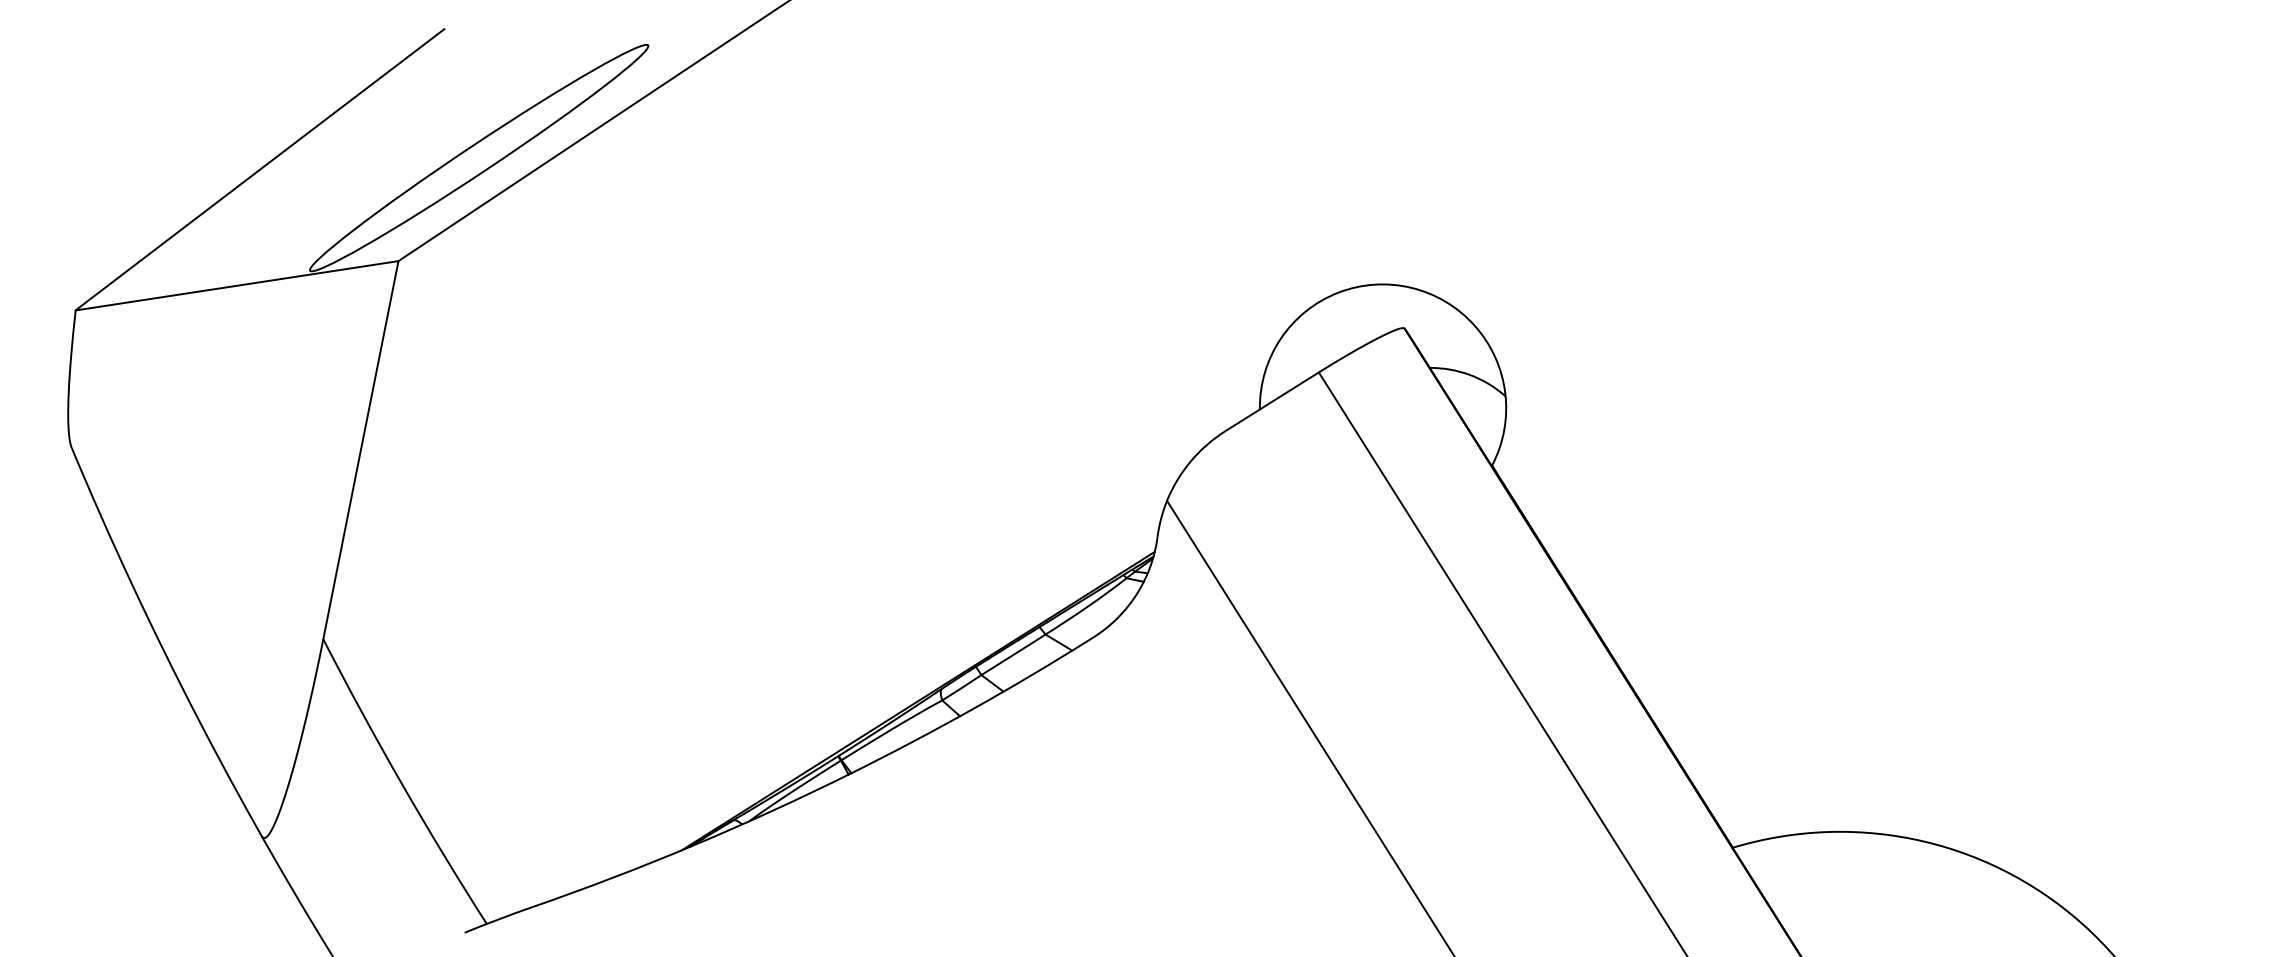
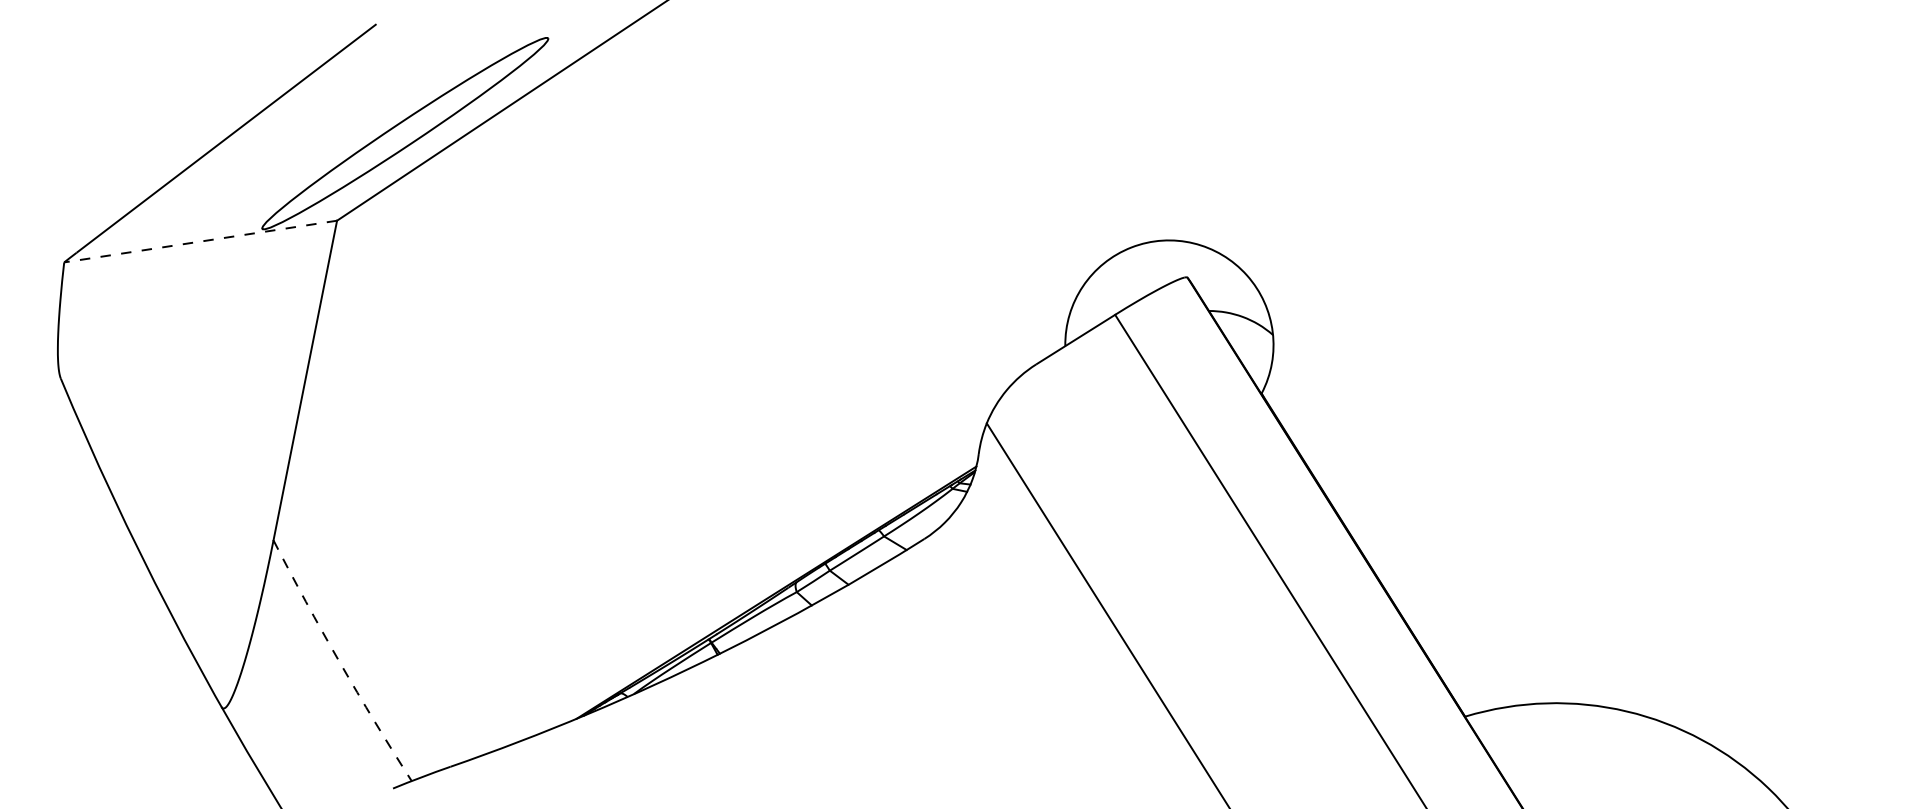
line: (236, 285) -> (200, 241), solid -> dashed
arc: (401, 783) -> (339, 662), solid -> dashed

